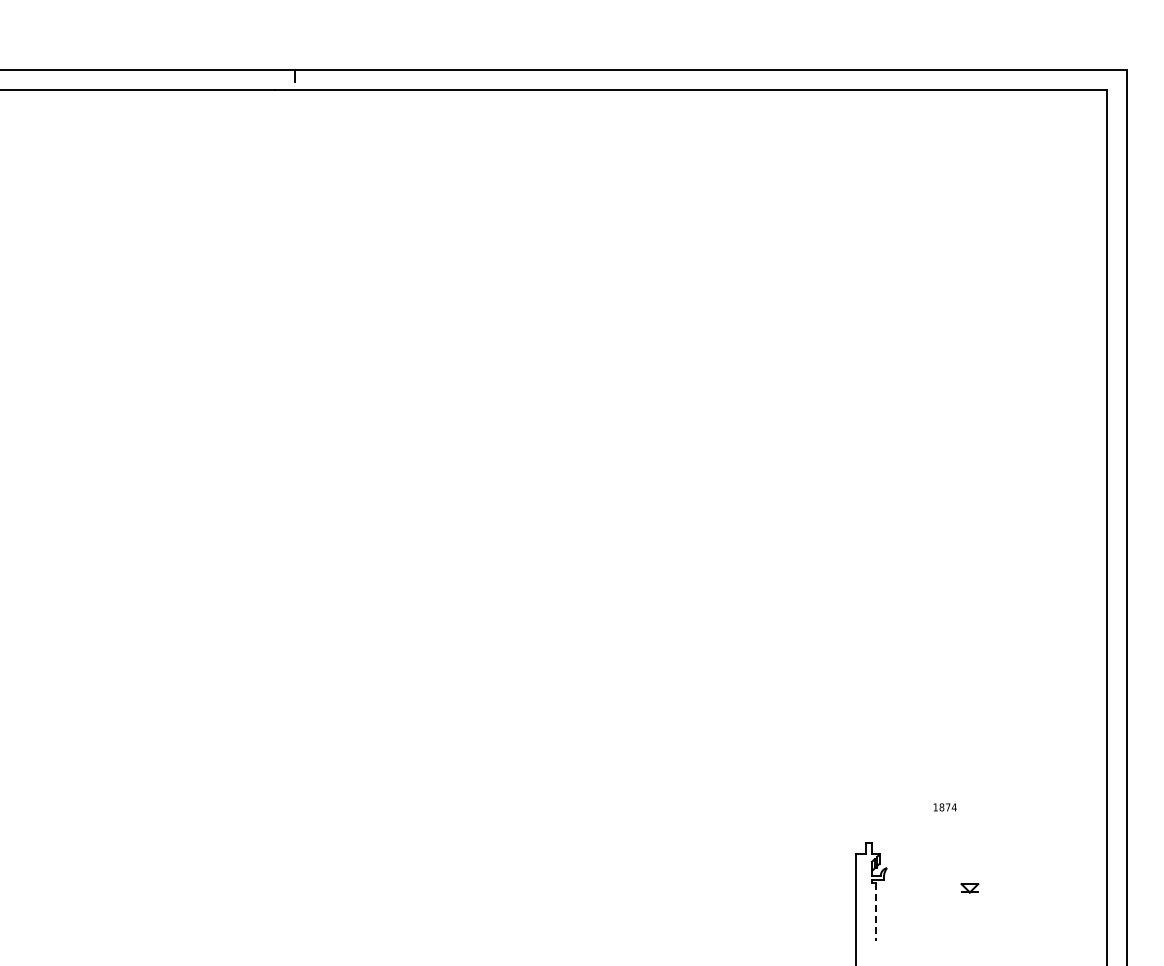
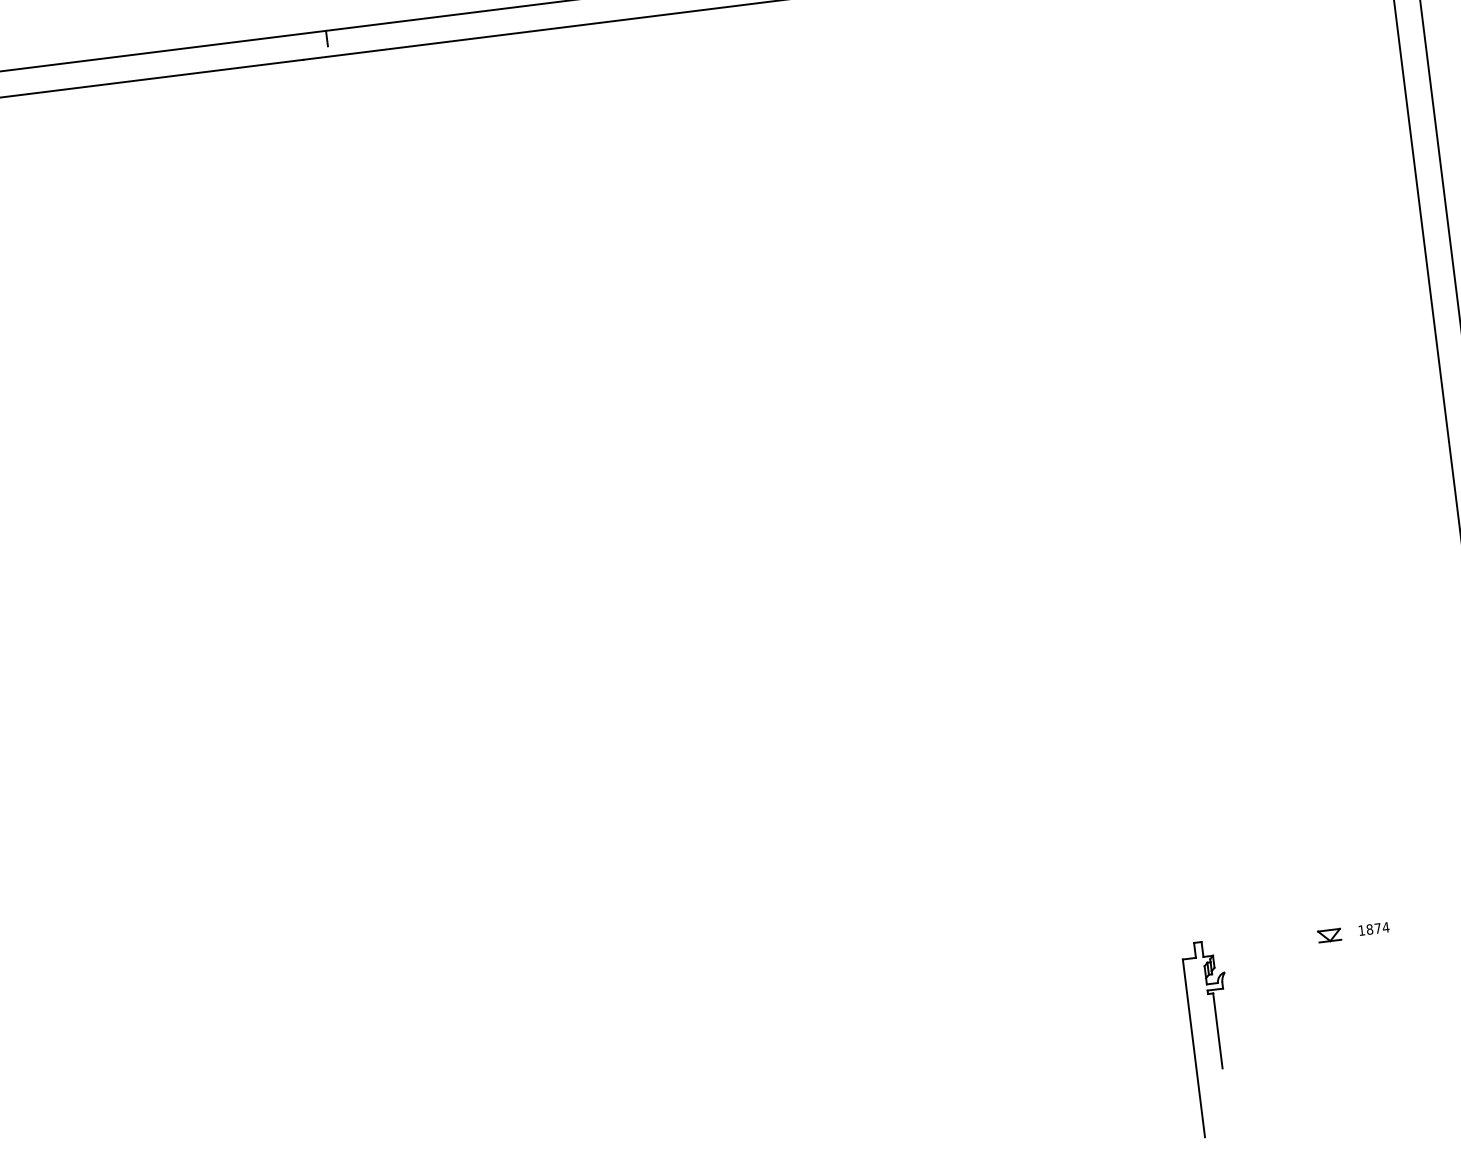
text: (944, 807) -> (1373, 929), moved
part: (969, 888) -> (1329, 936), moved
line: (876, 911) -> (1218, 1030), dashed -> solid

